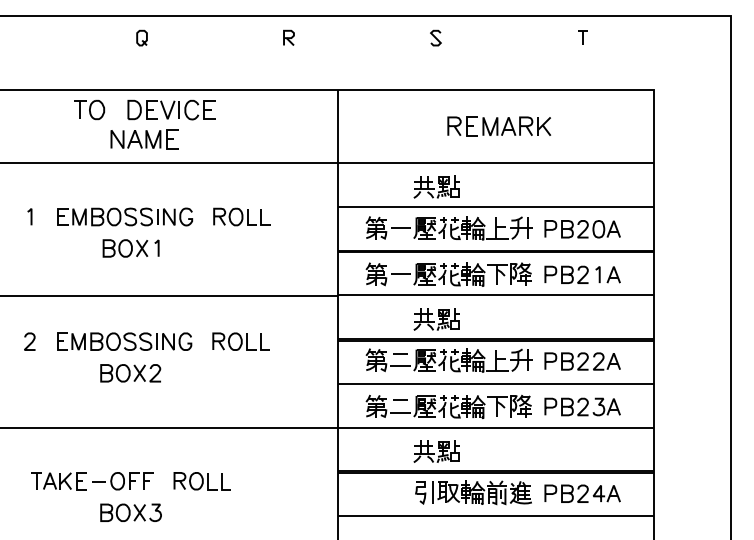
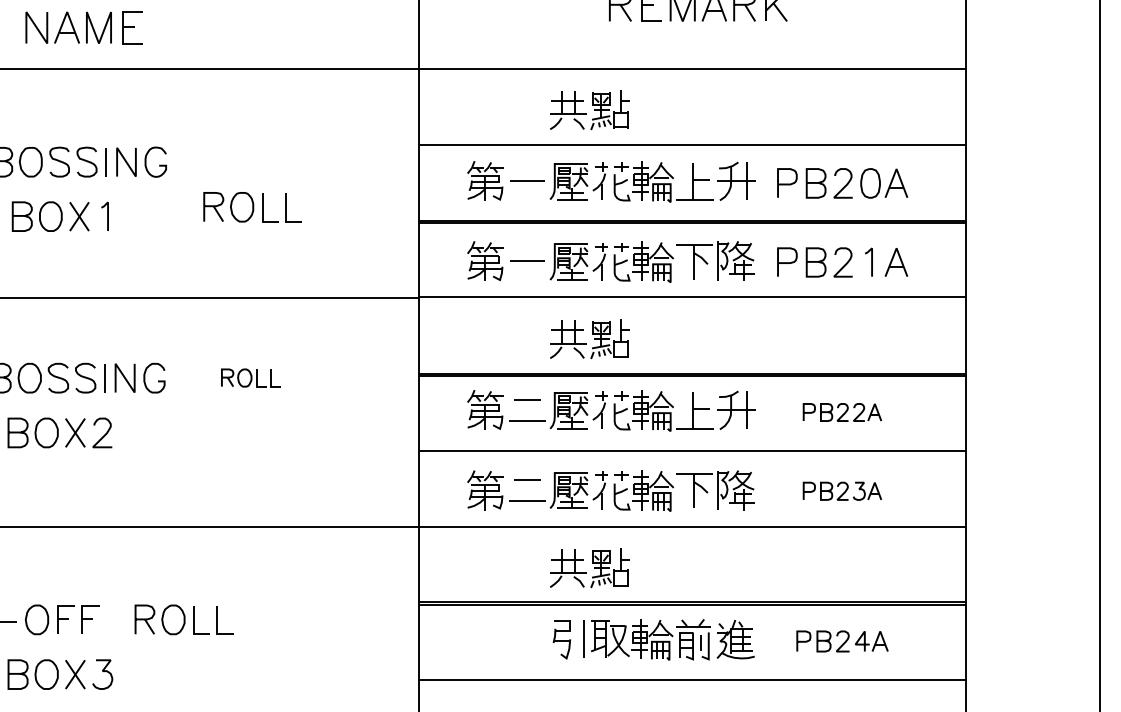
part: (241, 216) -> (251, 206), moved
part: (240, 341) -> (249, 377), size x0.6
part: (582, 361) -> (842, 412), size x0.6
part: (582, 406) -> (842, 490), size x0.6
part: (582, 493) -> (842, 641), size x0.7

